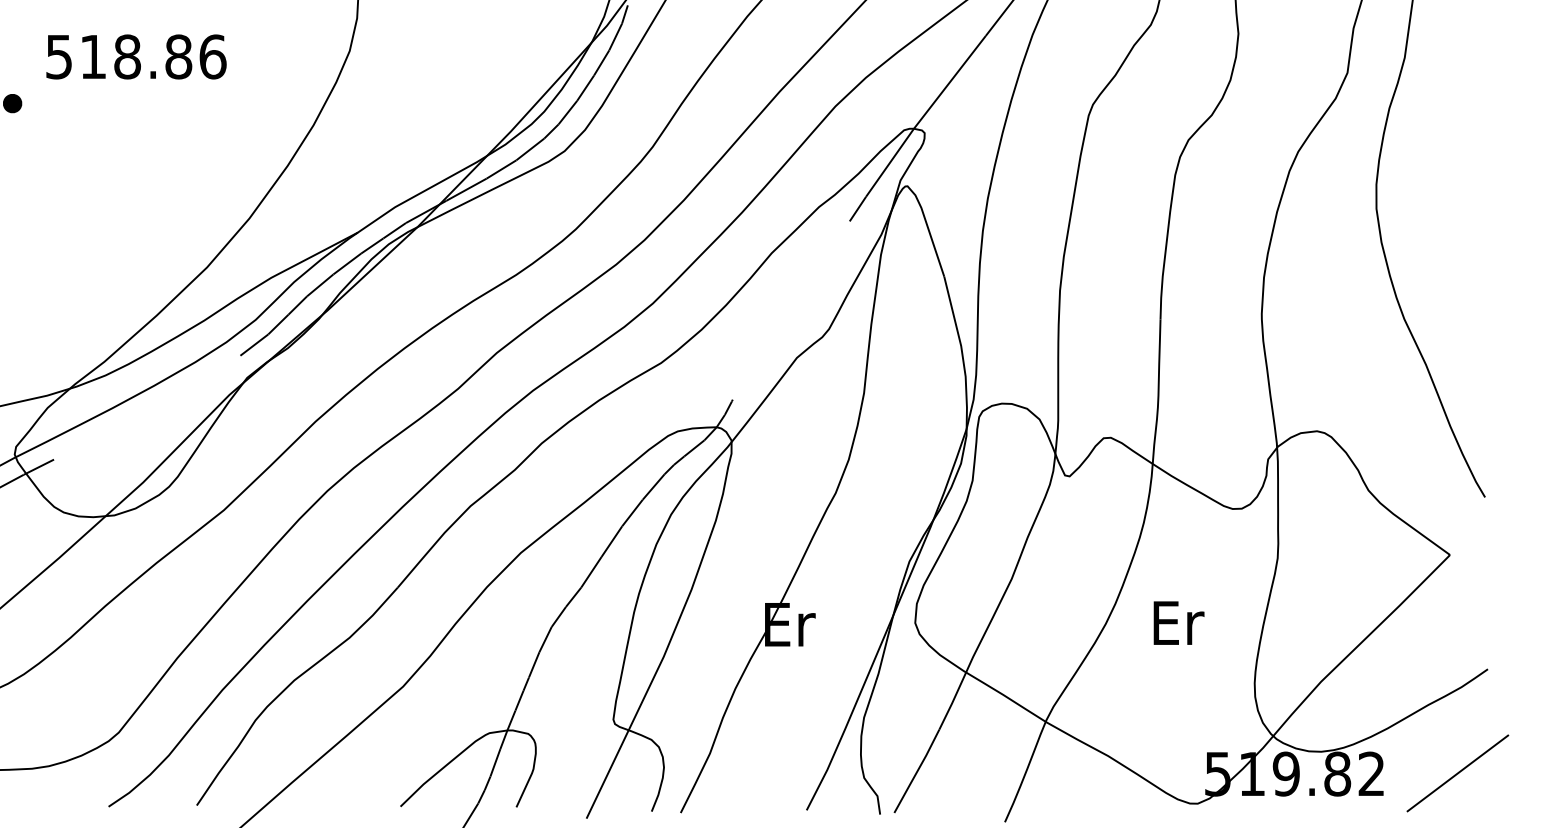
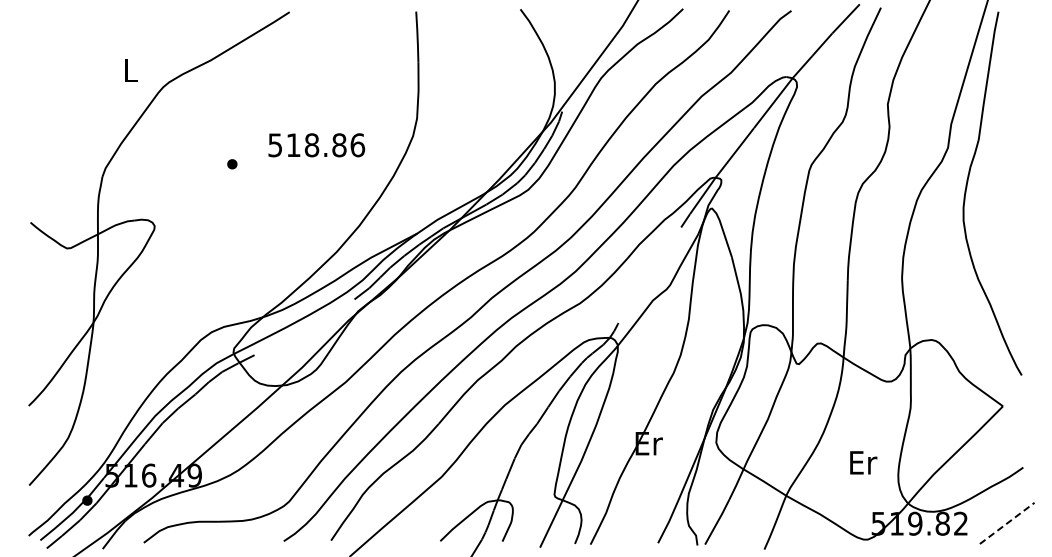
text: (135, 57) -> (316, 145), moved
text: (1178, 622) -> (863, 462), moved
line: (1458, 773) -> (1007, 523), solid -> dashed

